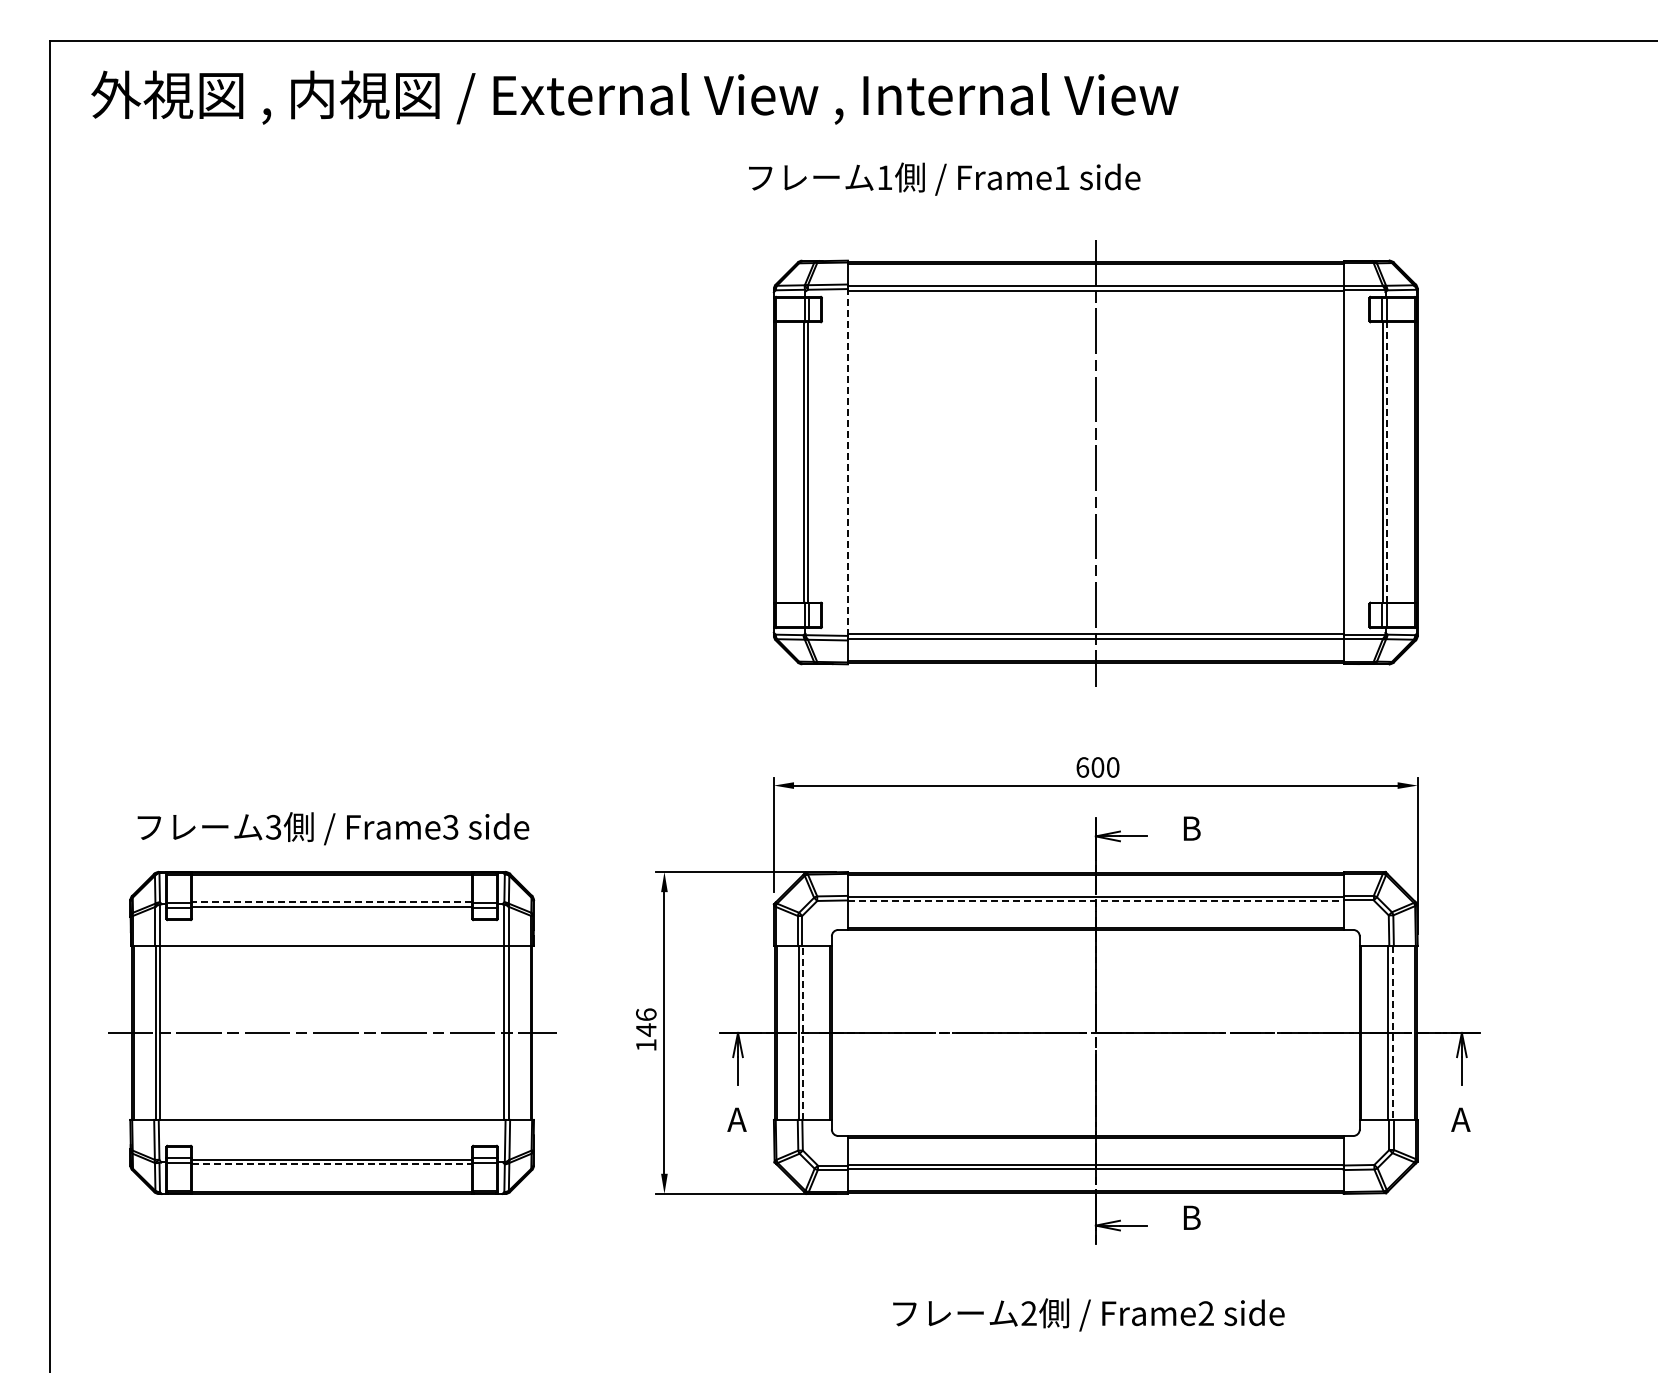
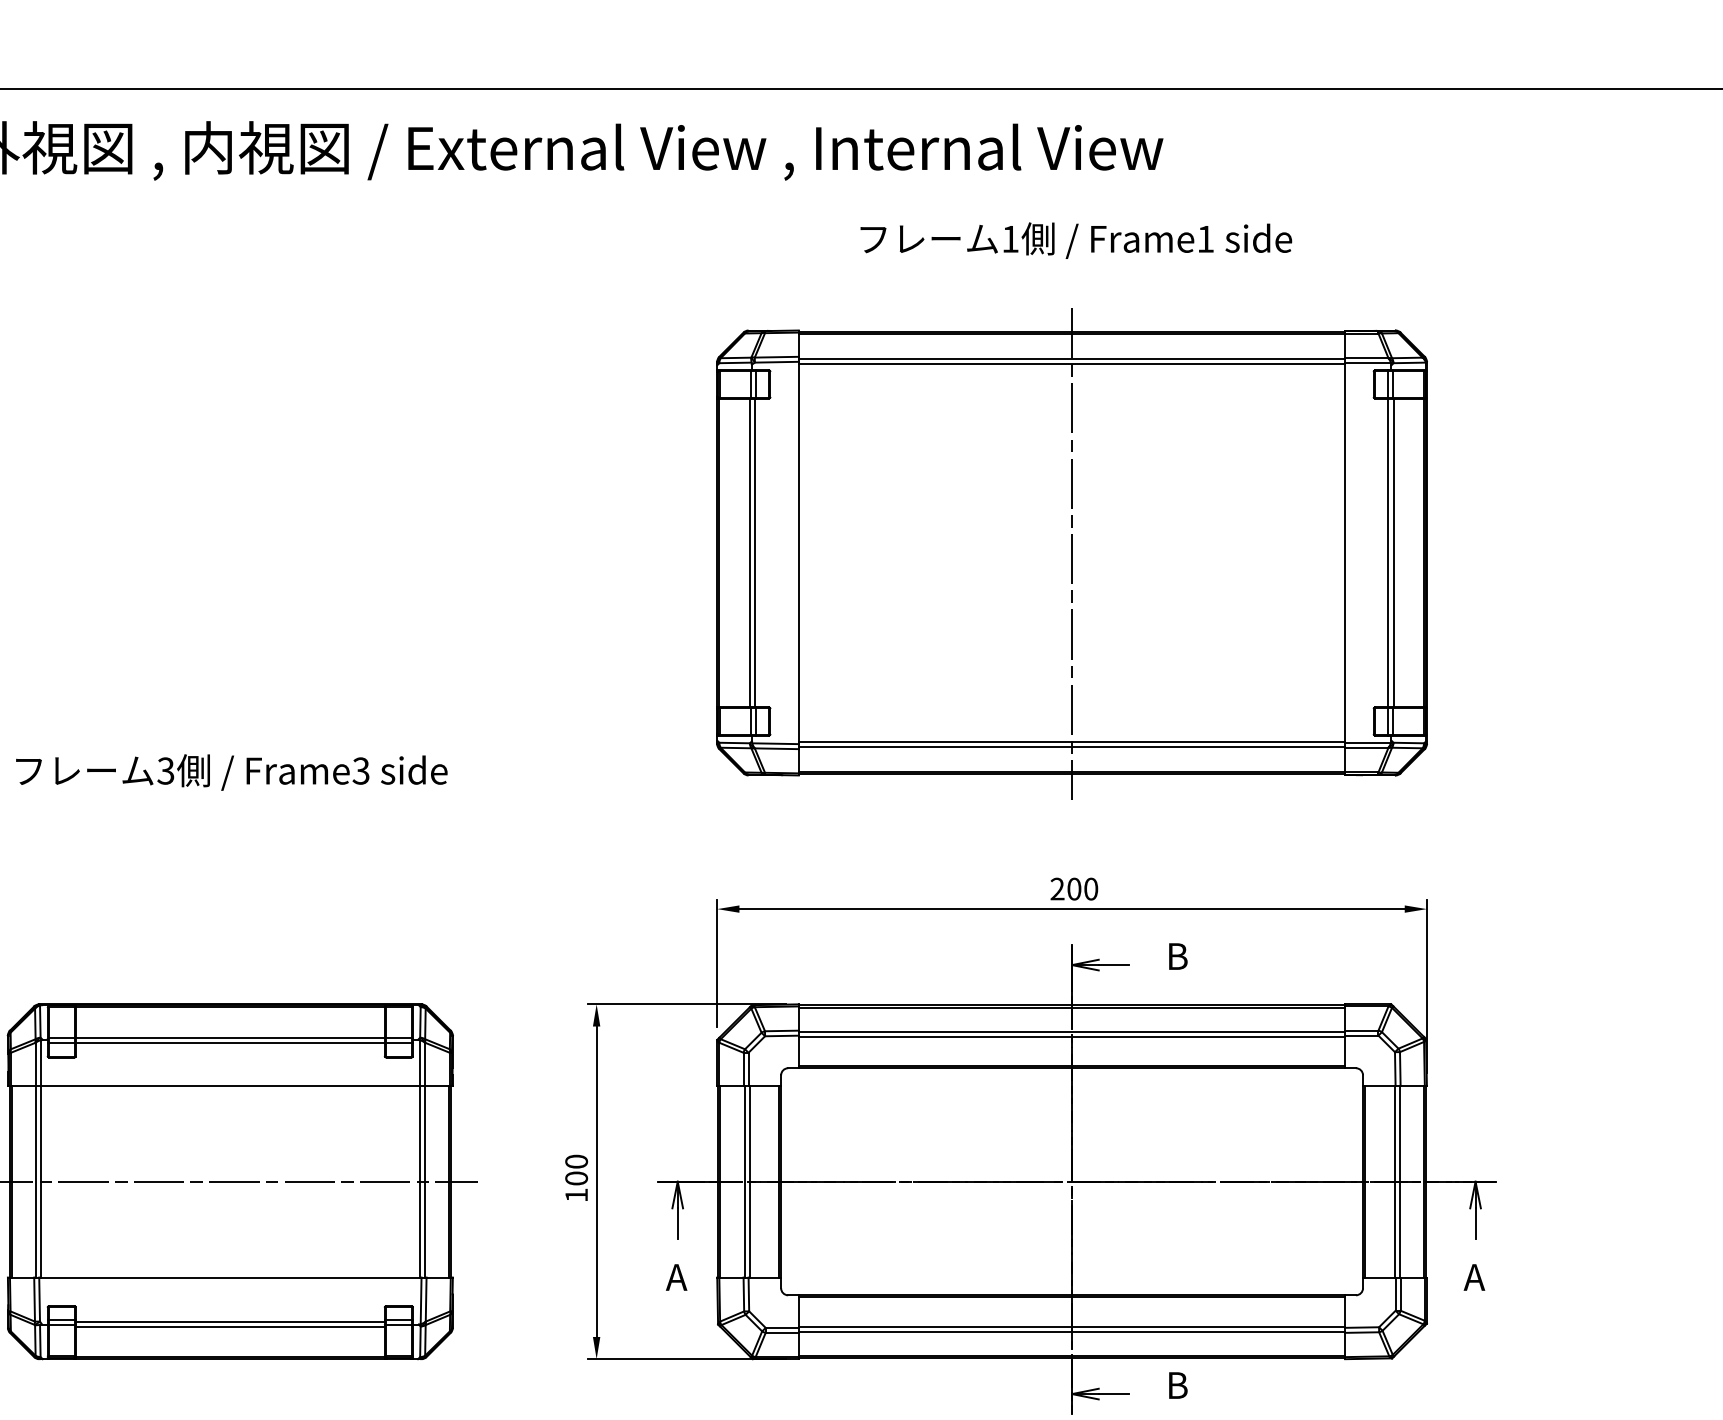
text: (944, 178) -> (1076, 239), moved
line: (847, 462) -> (798, 552), dashed -> solid
line: (1387, 462) -> (1393, 552), dashed -> solid
text: (1082, 767) -> (1057, 889), 600 -> 200
text: (333, 828) -> (231, 772), moved
line: (1095, 901) -> (1071, 1036), dashed -> solid
line: (331, 902) -> (229, 1037), dashed -> solid
text: (646, 1022) -> (576, 1170), 146 -> 100
line: (803, 1032) -> (749, 1181), dashed -> solid
line: (1392, 1032) -> (1399, 1181), dashed -> solid
line: (332, 1164) -> (230, 1326), dashed -> solid

